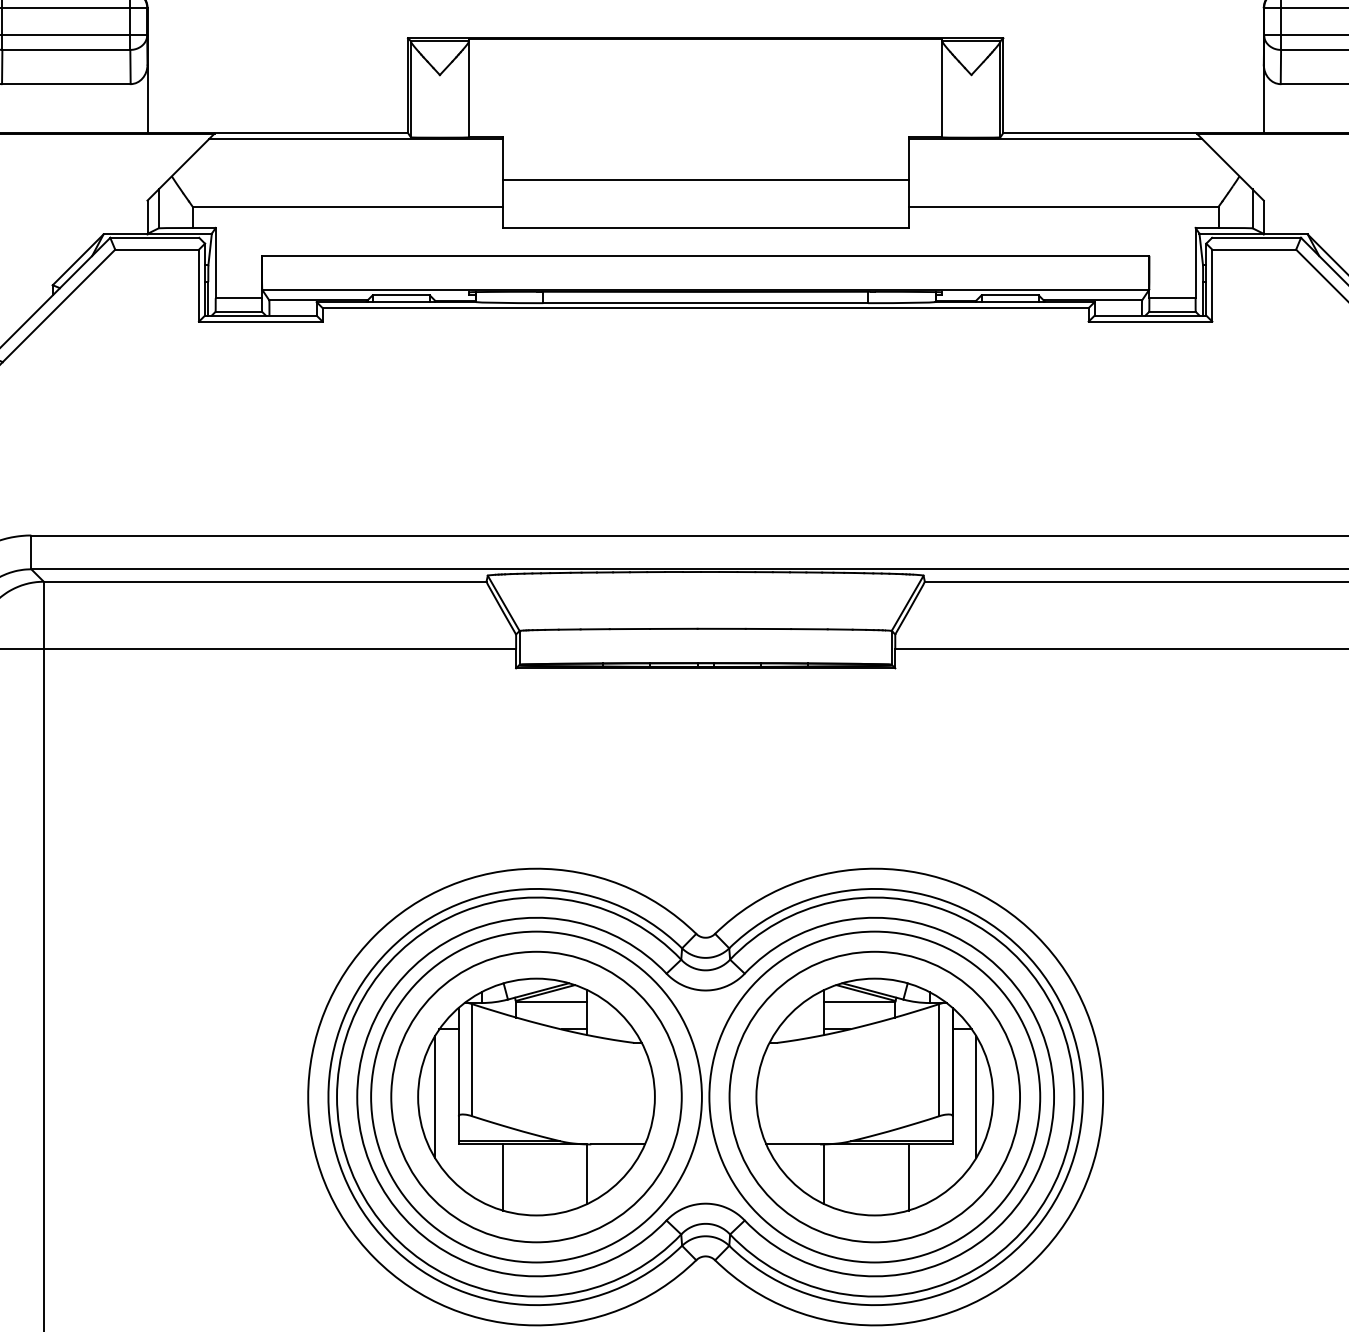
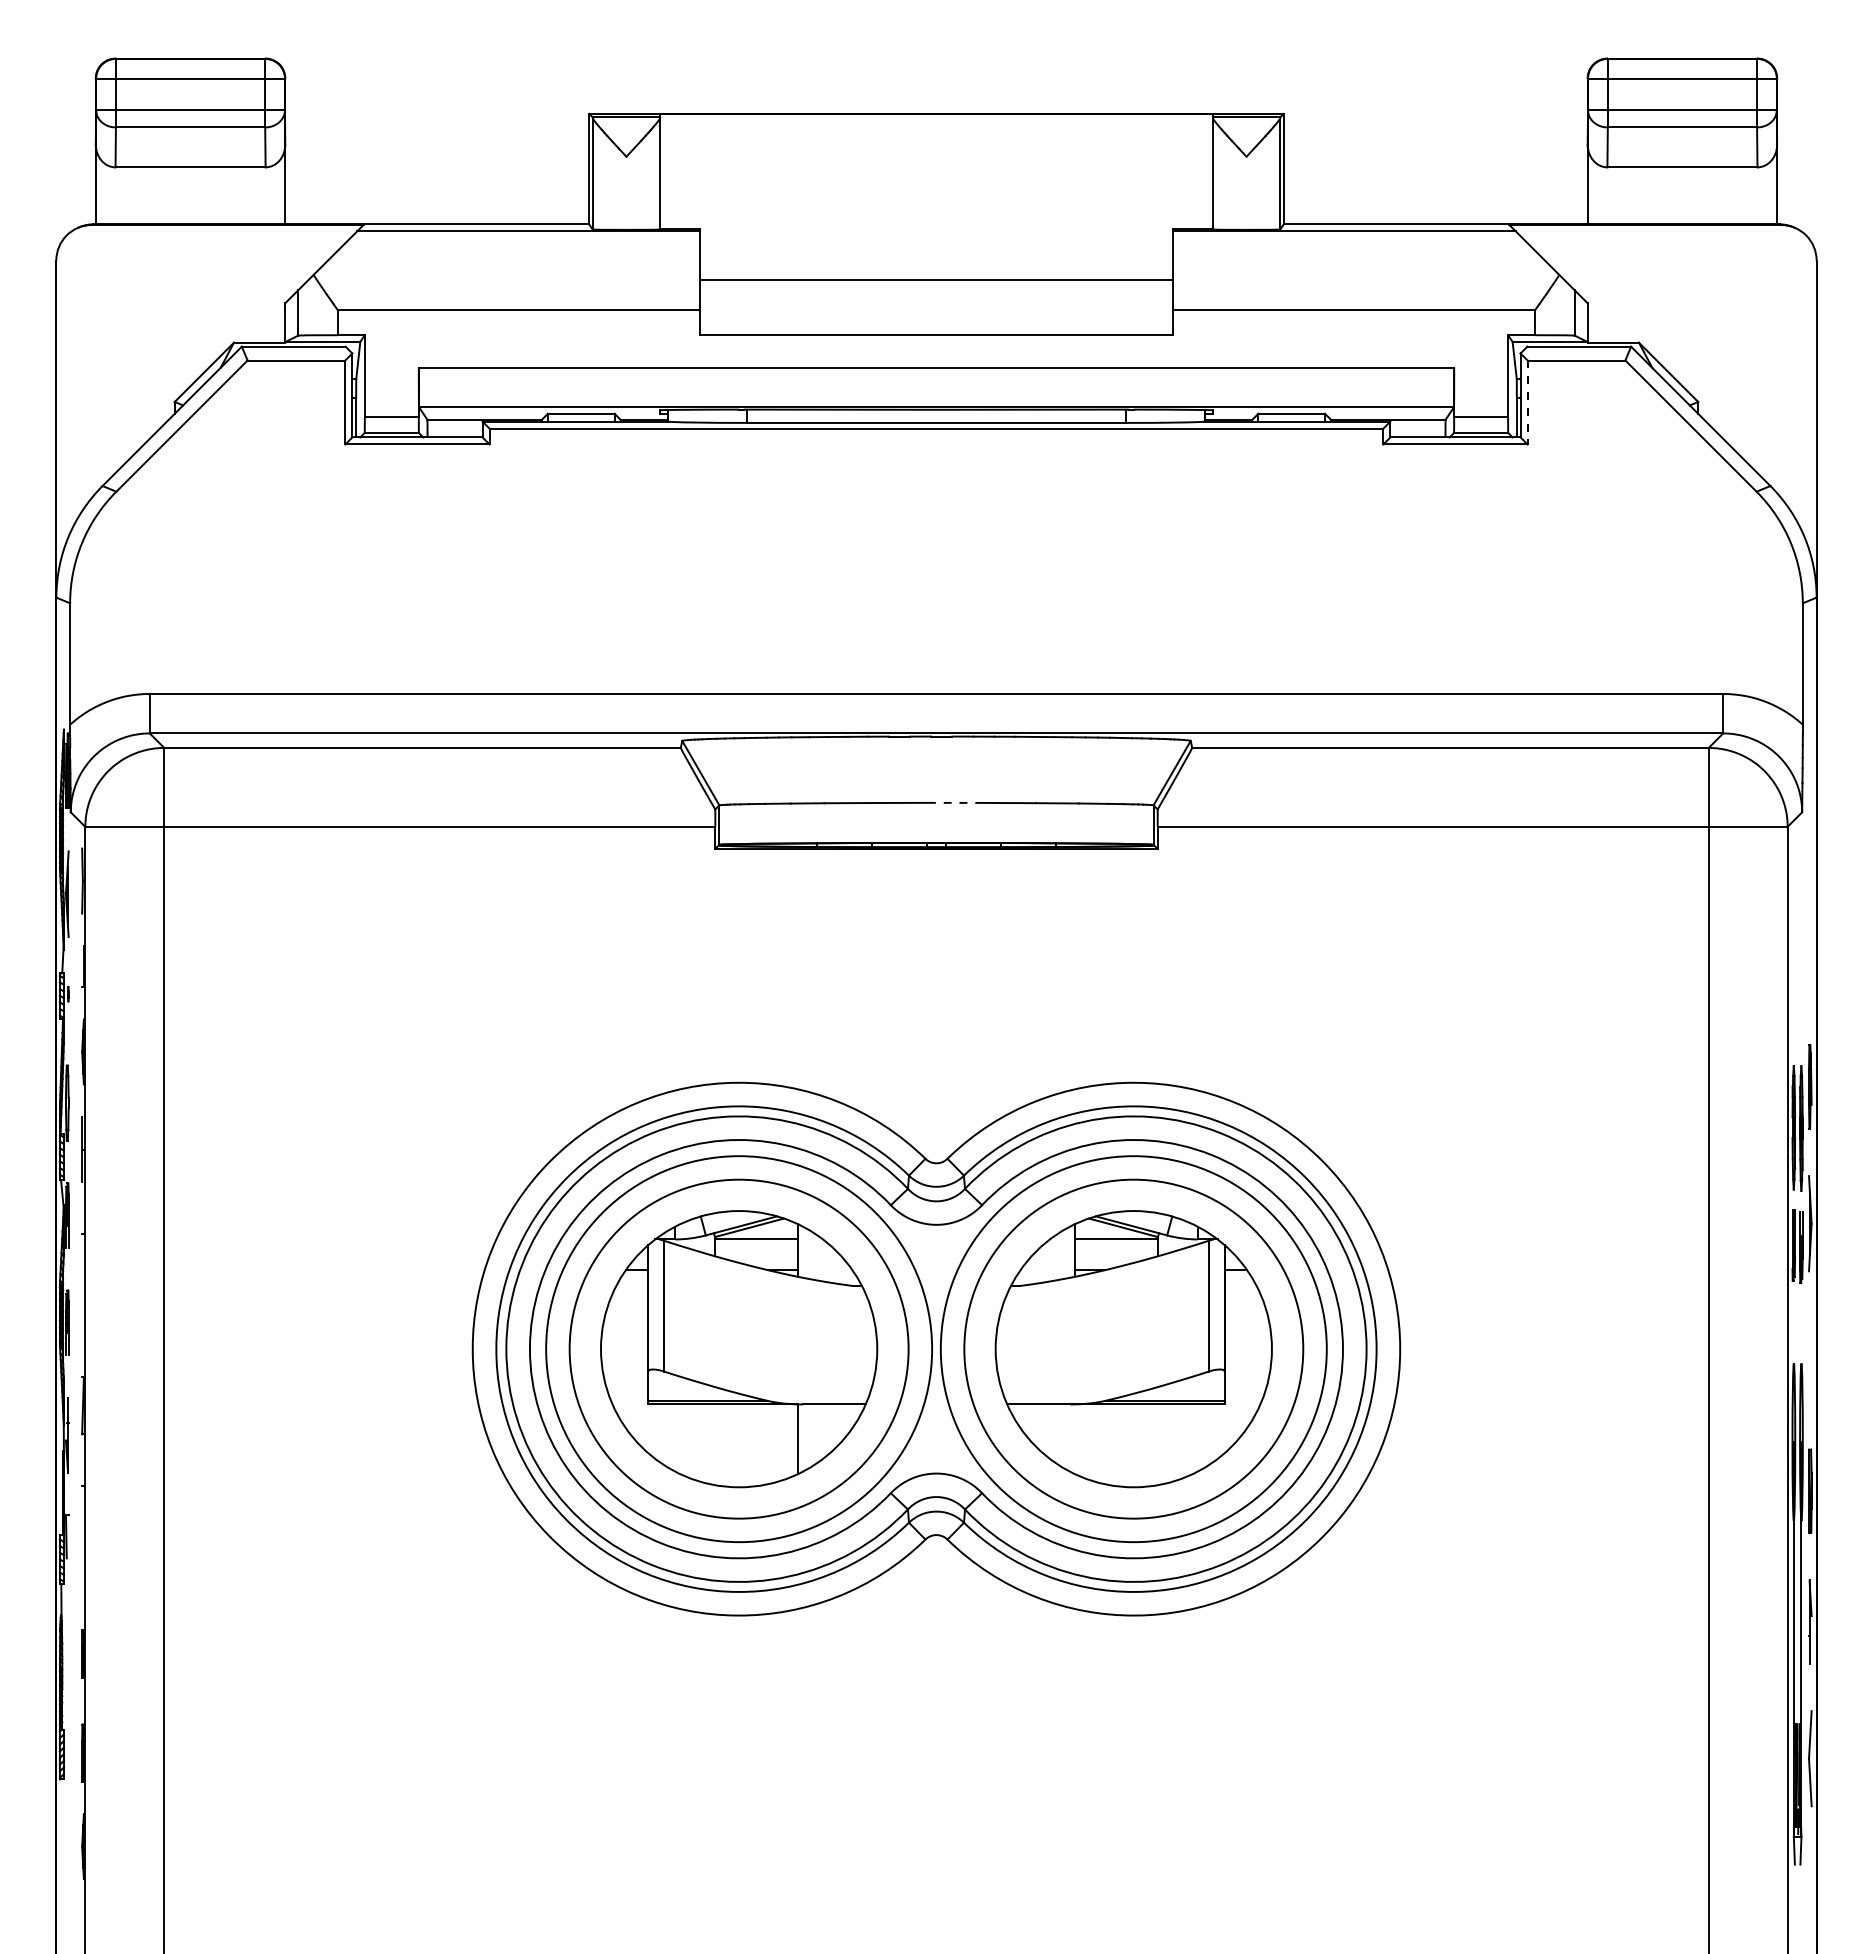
line: (1212, 285) -> (1527, 402), solid -> dashed
line: (721, 628) -> (954, 802), solid -> dashed
line: (434, 1097) -> (620, 1349), removed
line: (976, 1097) -> (1252, 1349), removed
line: (823, 1173) -> (1074, 1438), removed
line: (502, 1177) -> (699, 1442), removed
line: (908, 1177) -> (1173, 1442), removed

